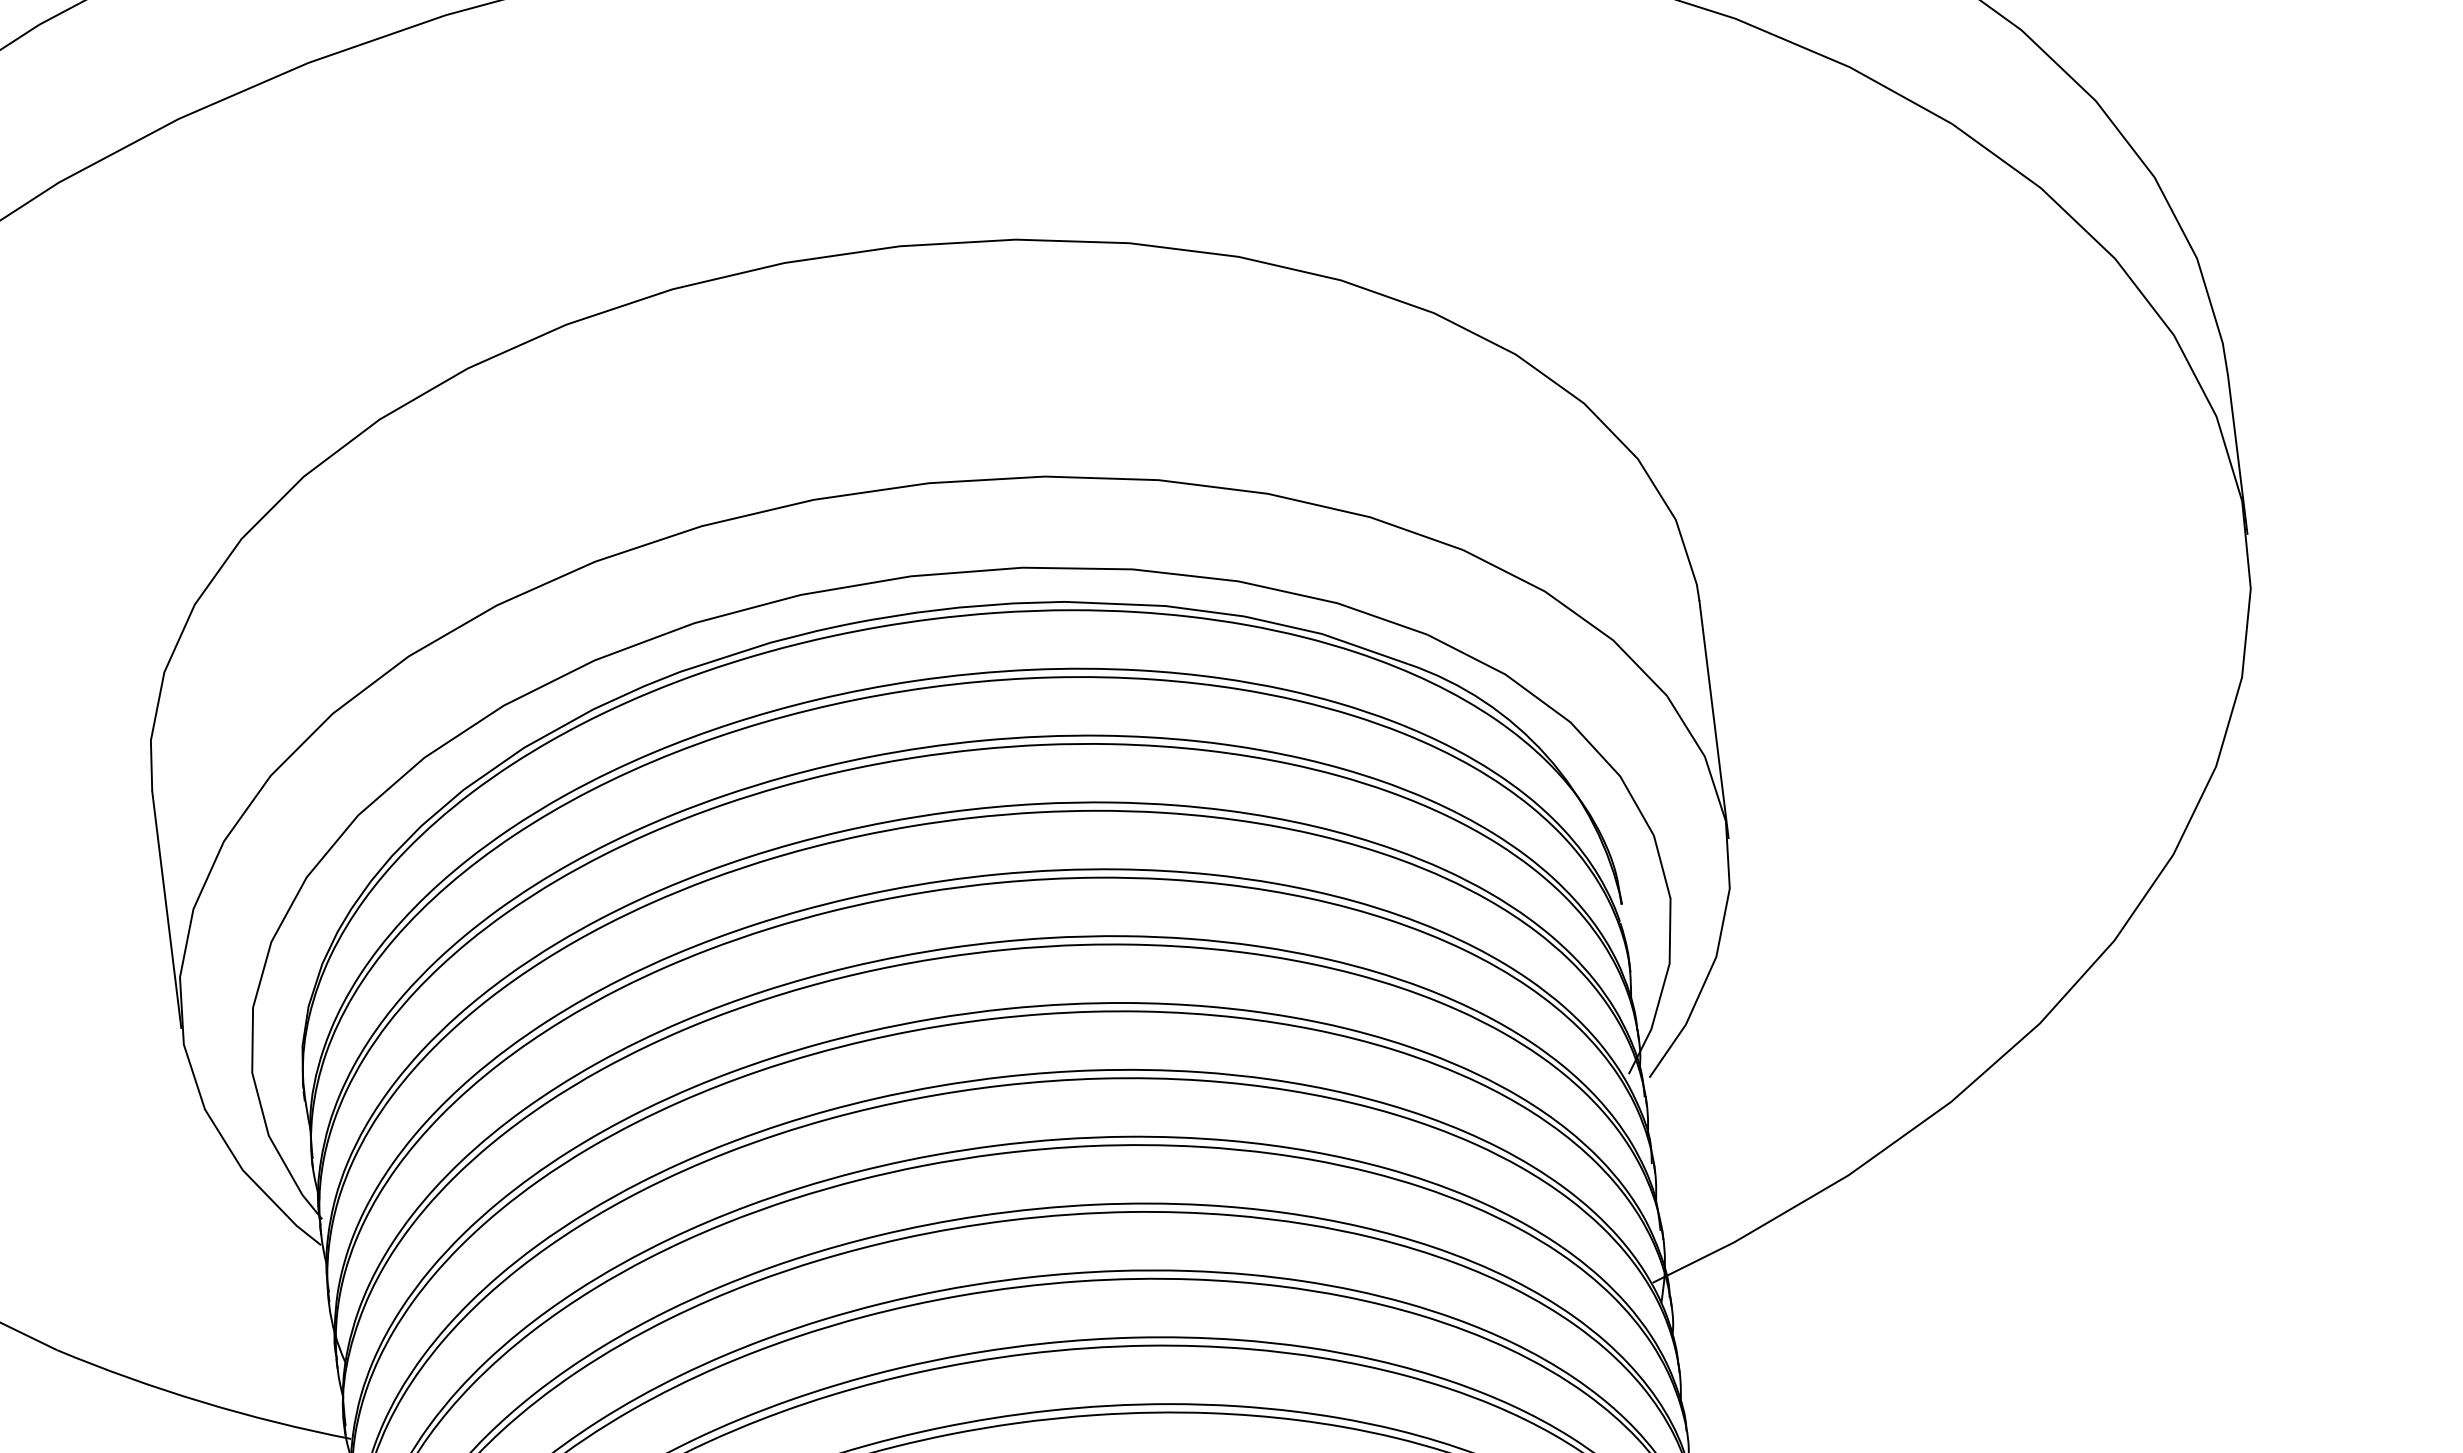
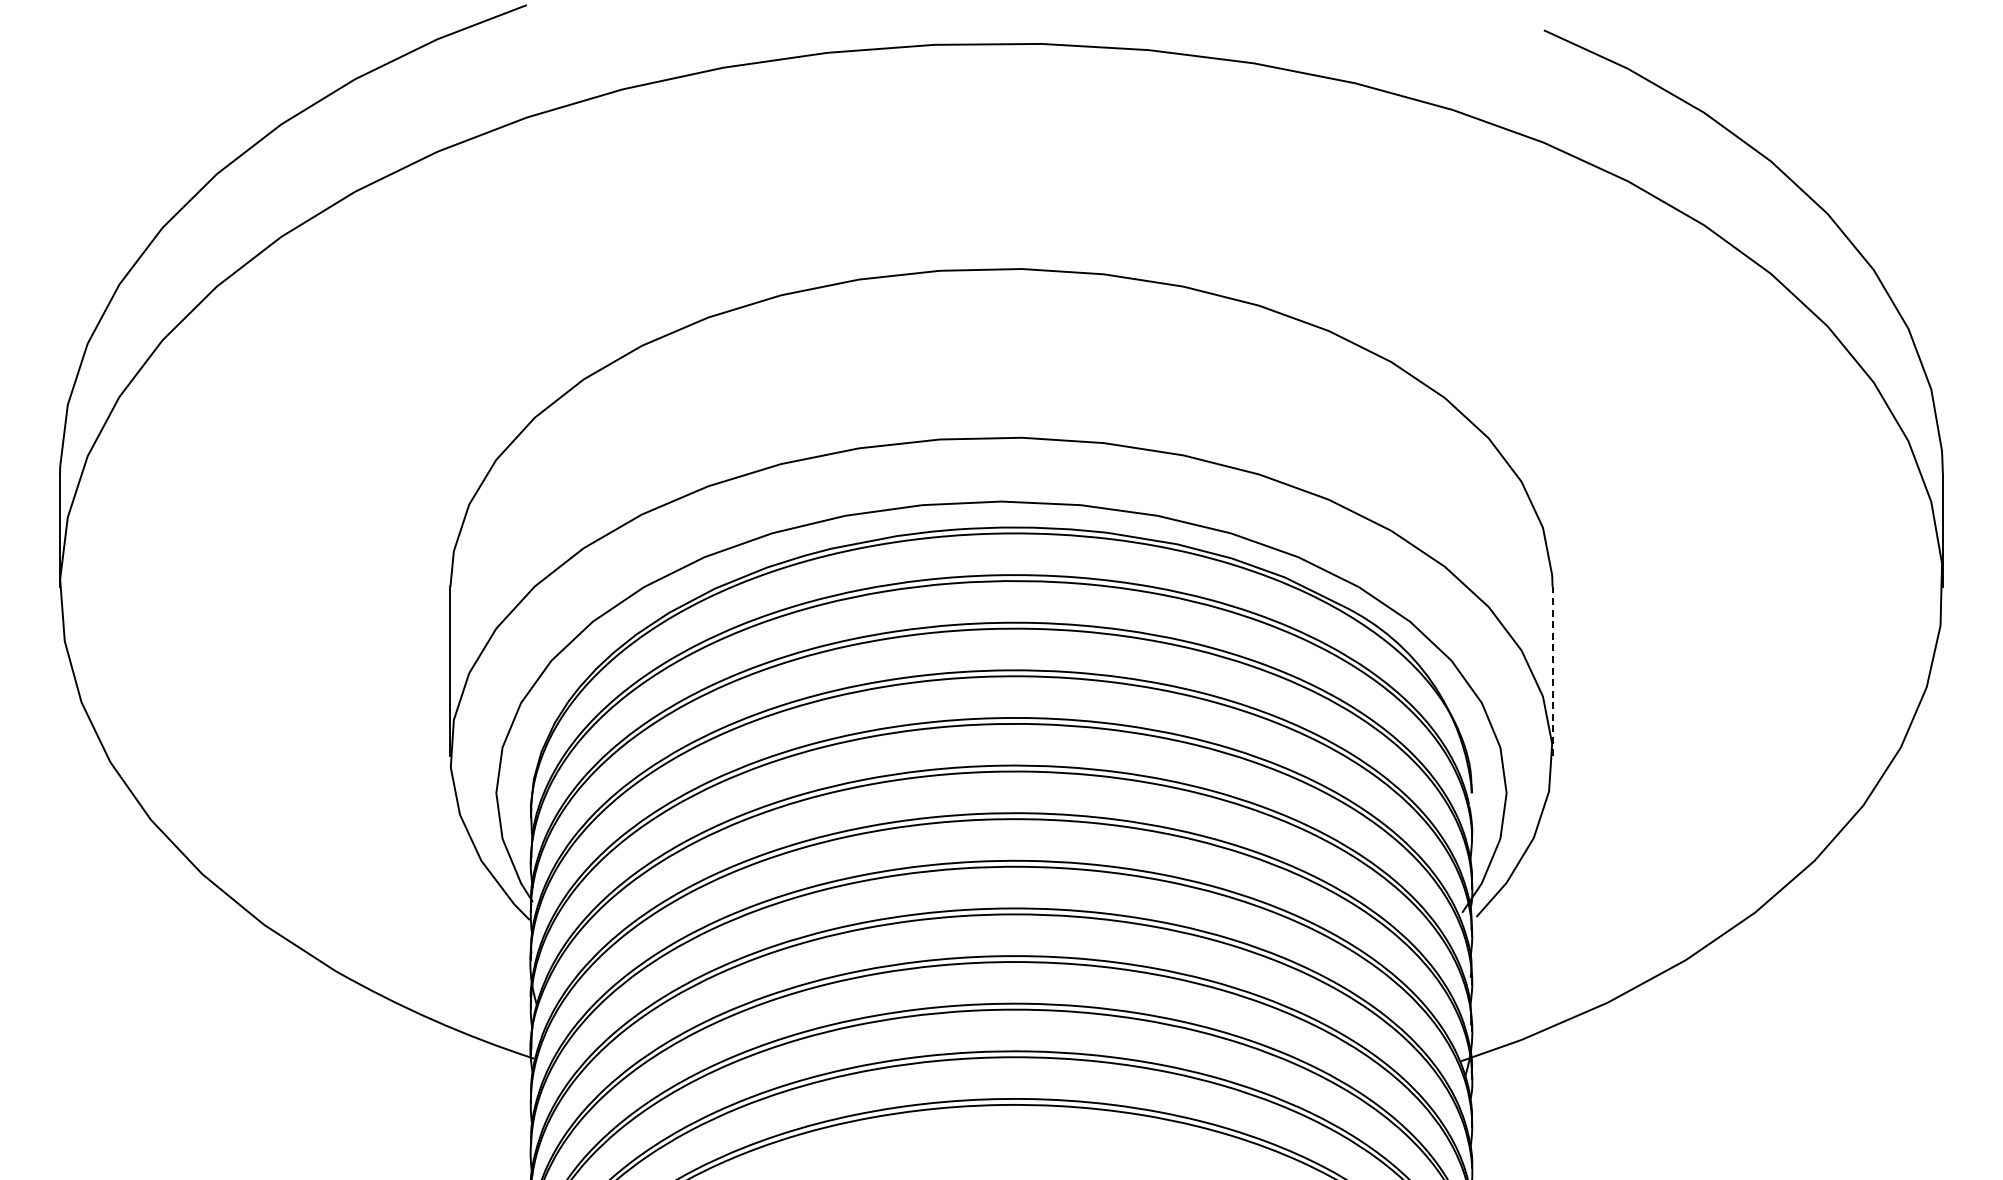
line: (1713, 718) -> (1552, 670), solid -> dashed

